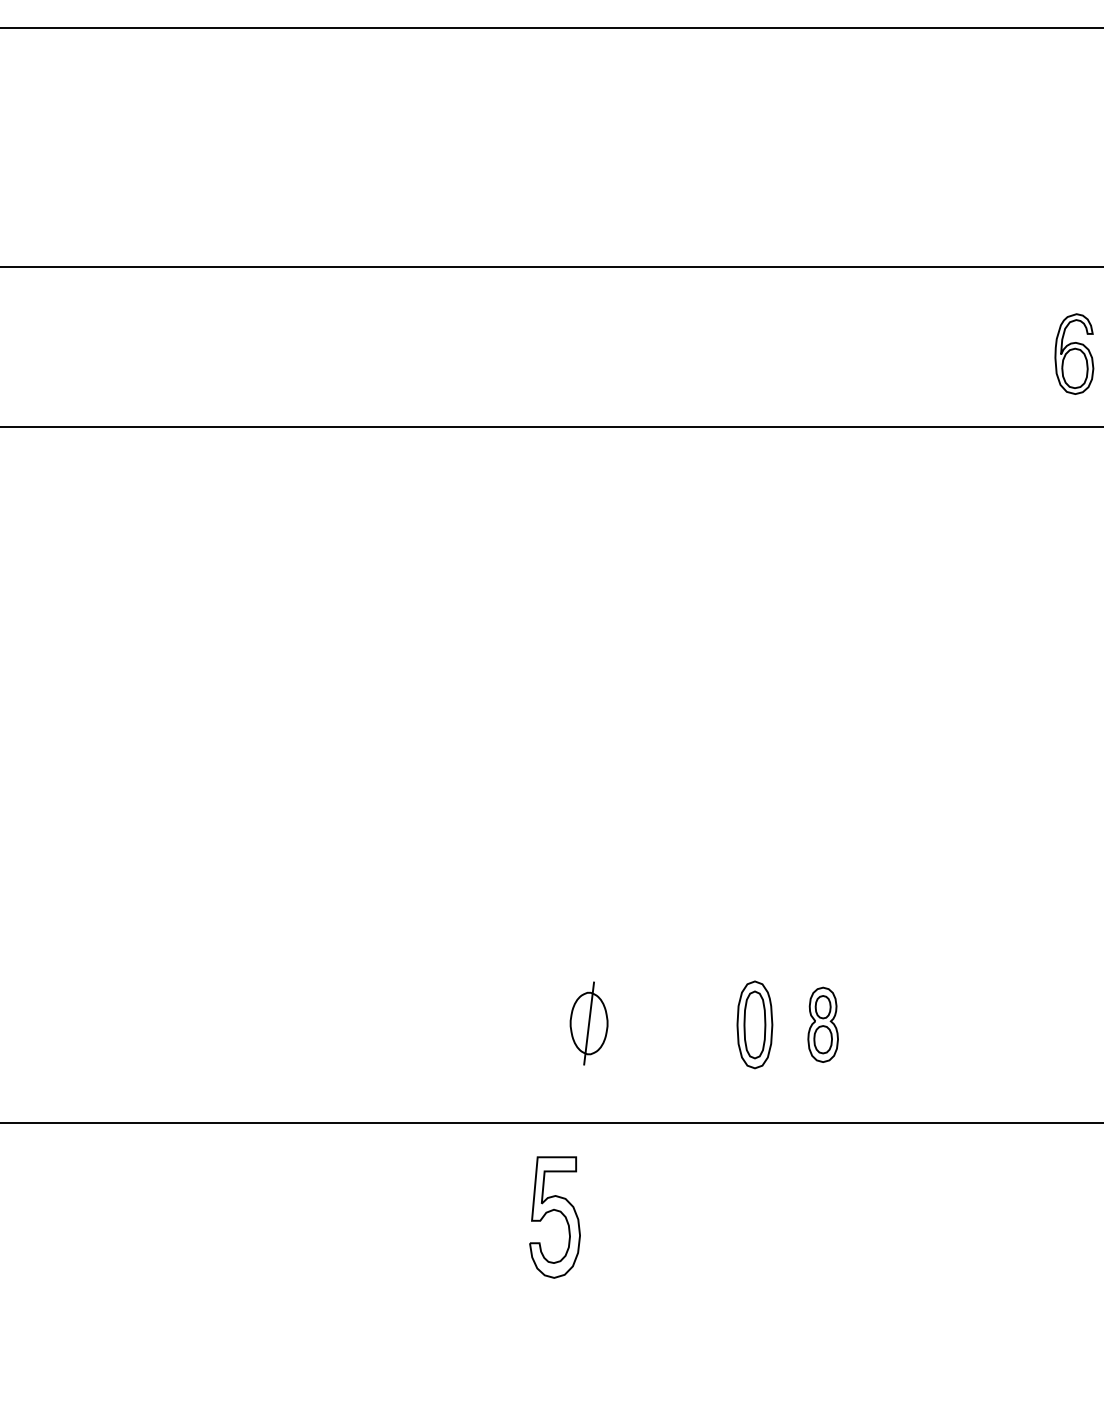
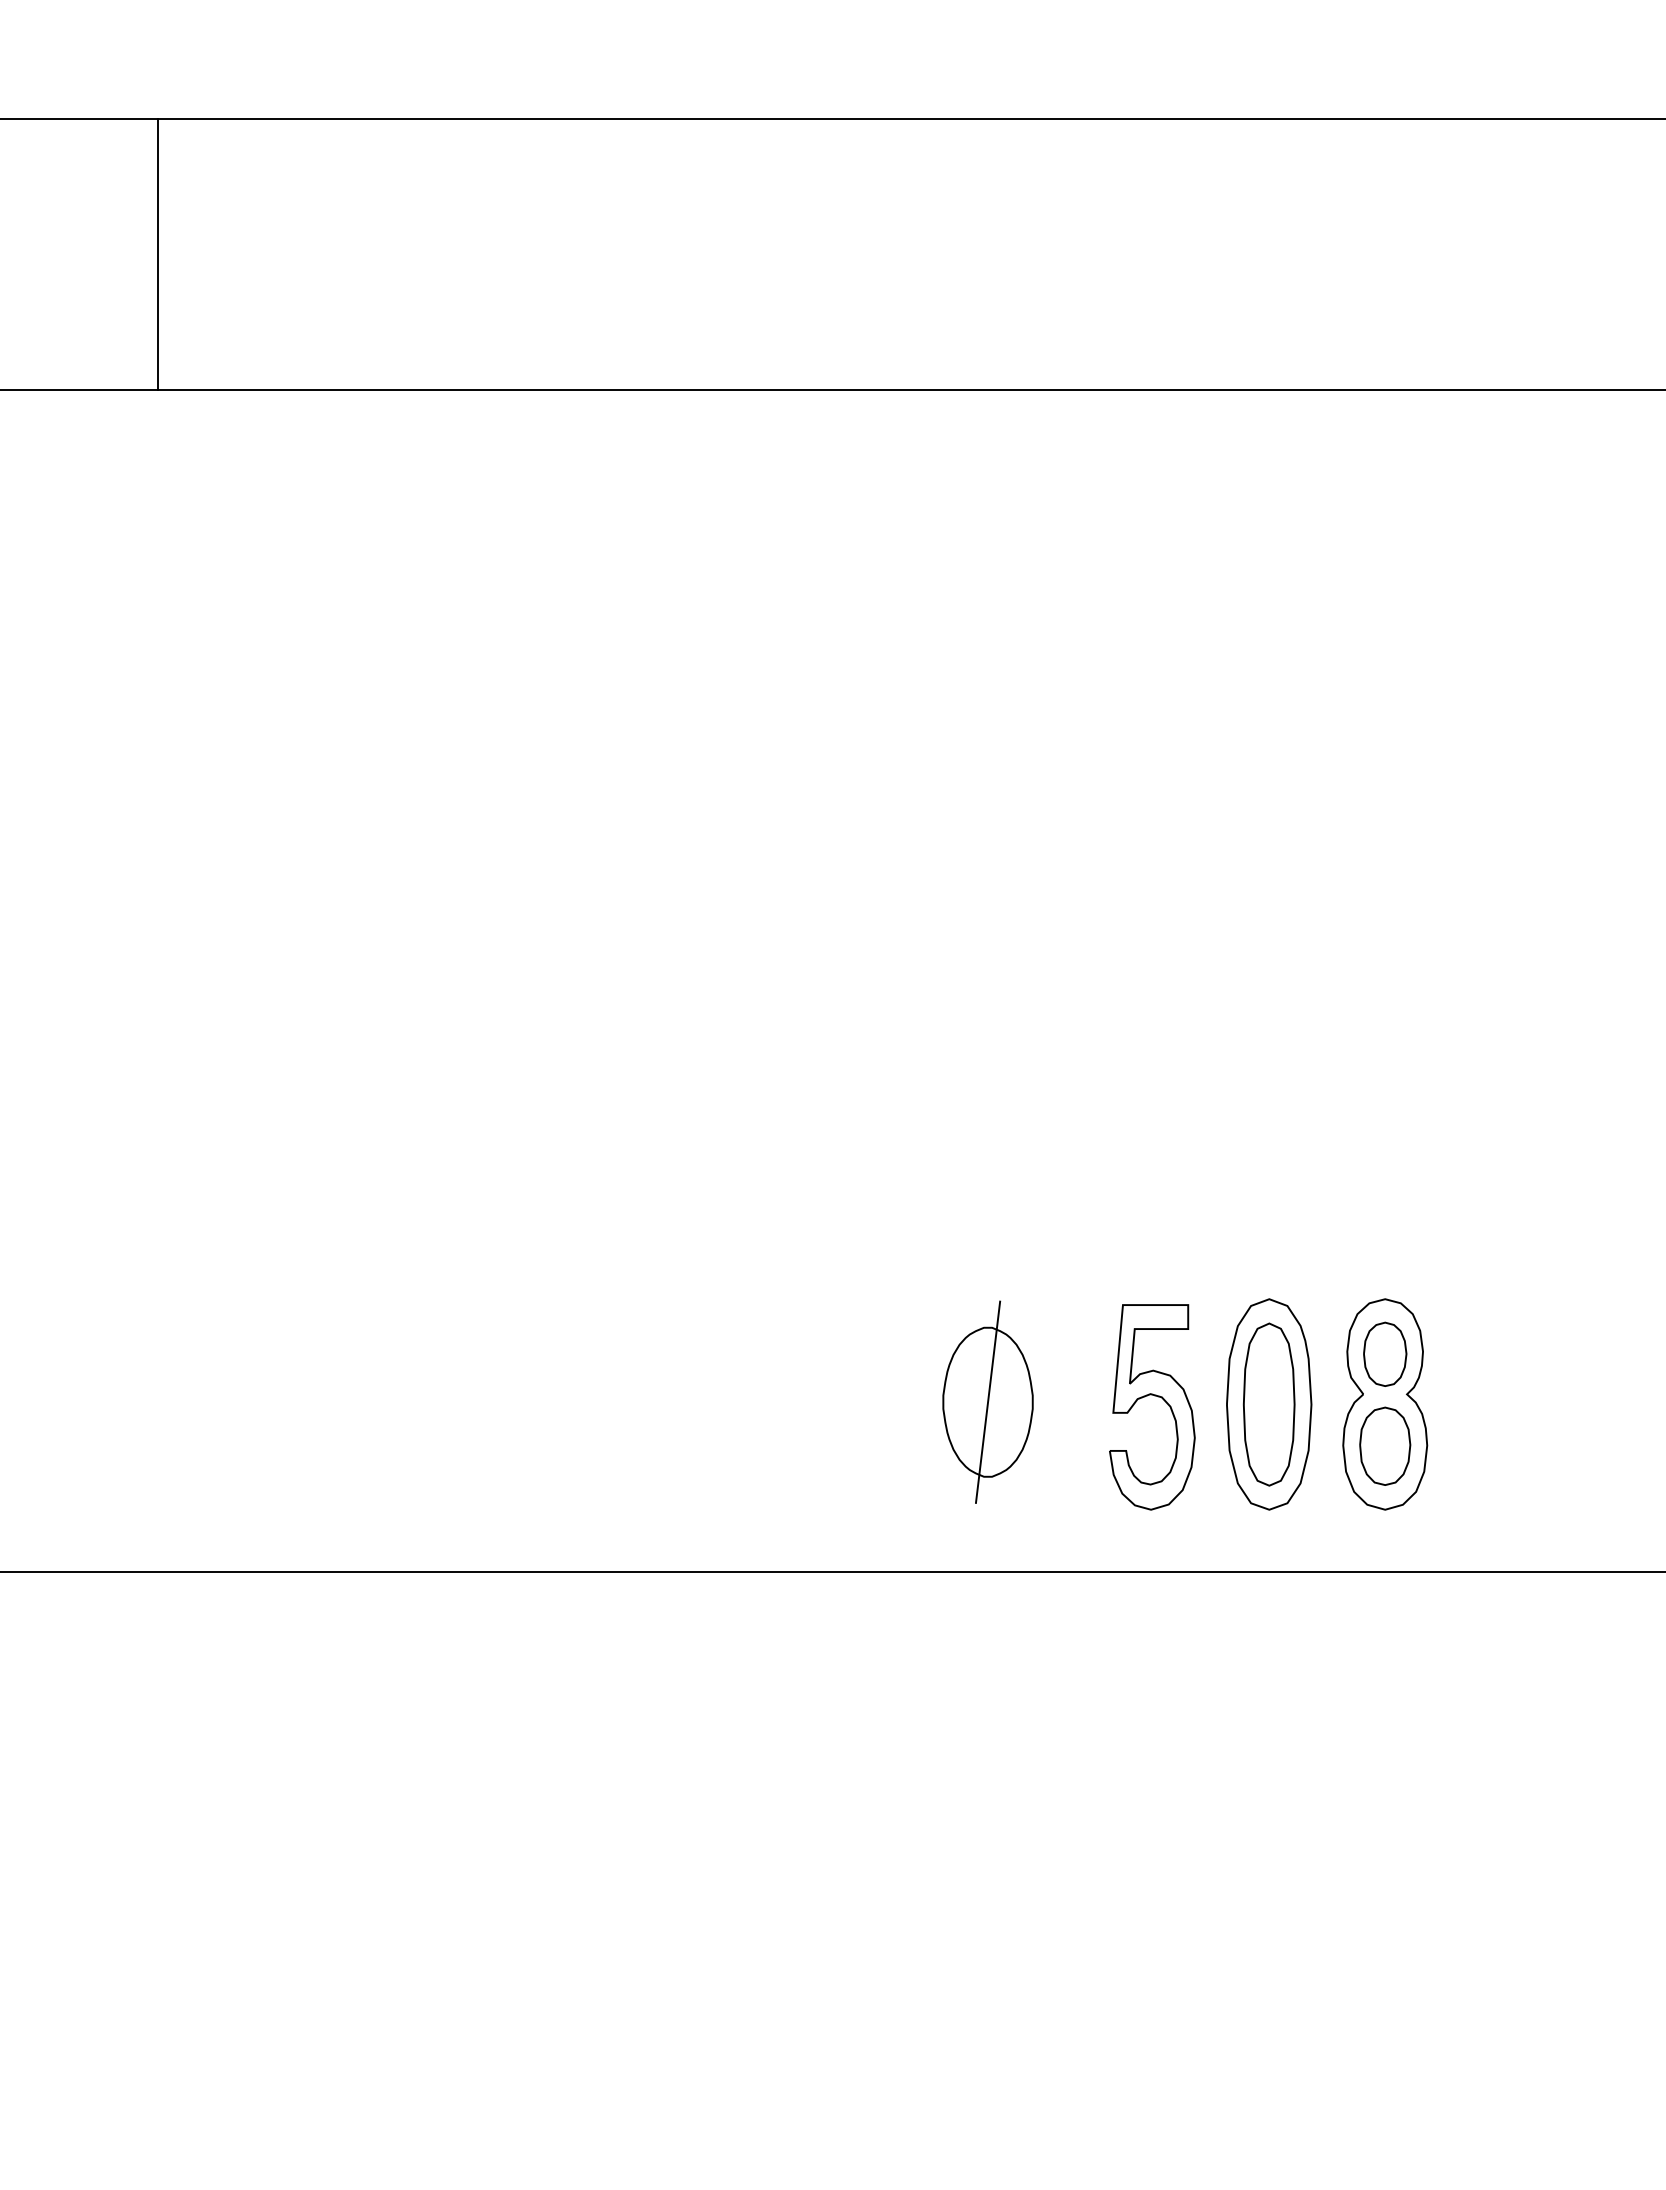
line: (99, 346) -> (157, 253), added
part: (588, 1023) -> (986, 1402), size x1.43
part: (754, 1024) -> (1268, 1403), size x1.43
part: (822, 1024) -> (1383, 1403), size x1.67
part: (555, 1211) -> (1153, 1397), moved

